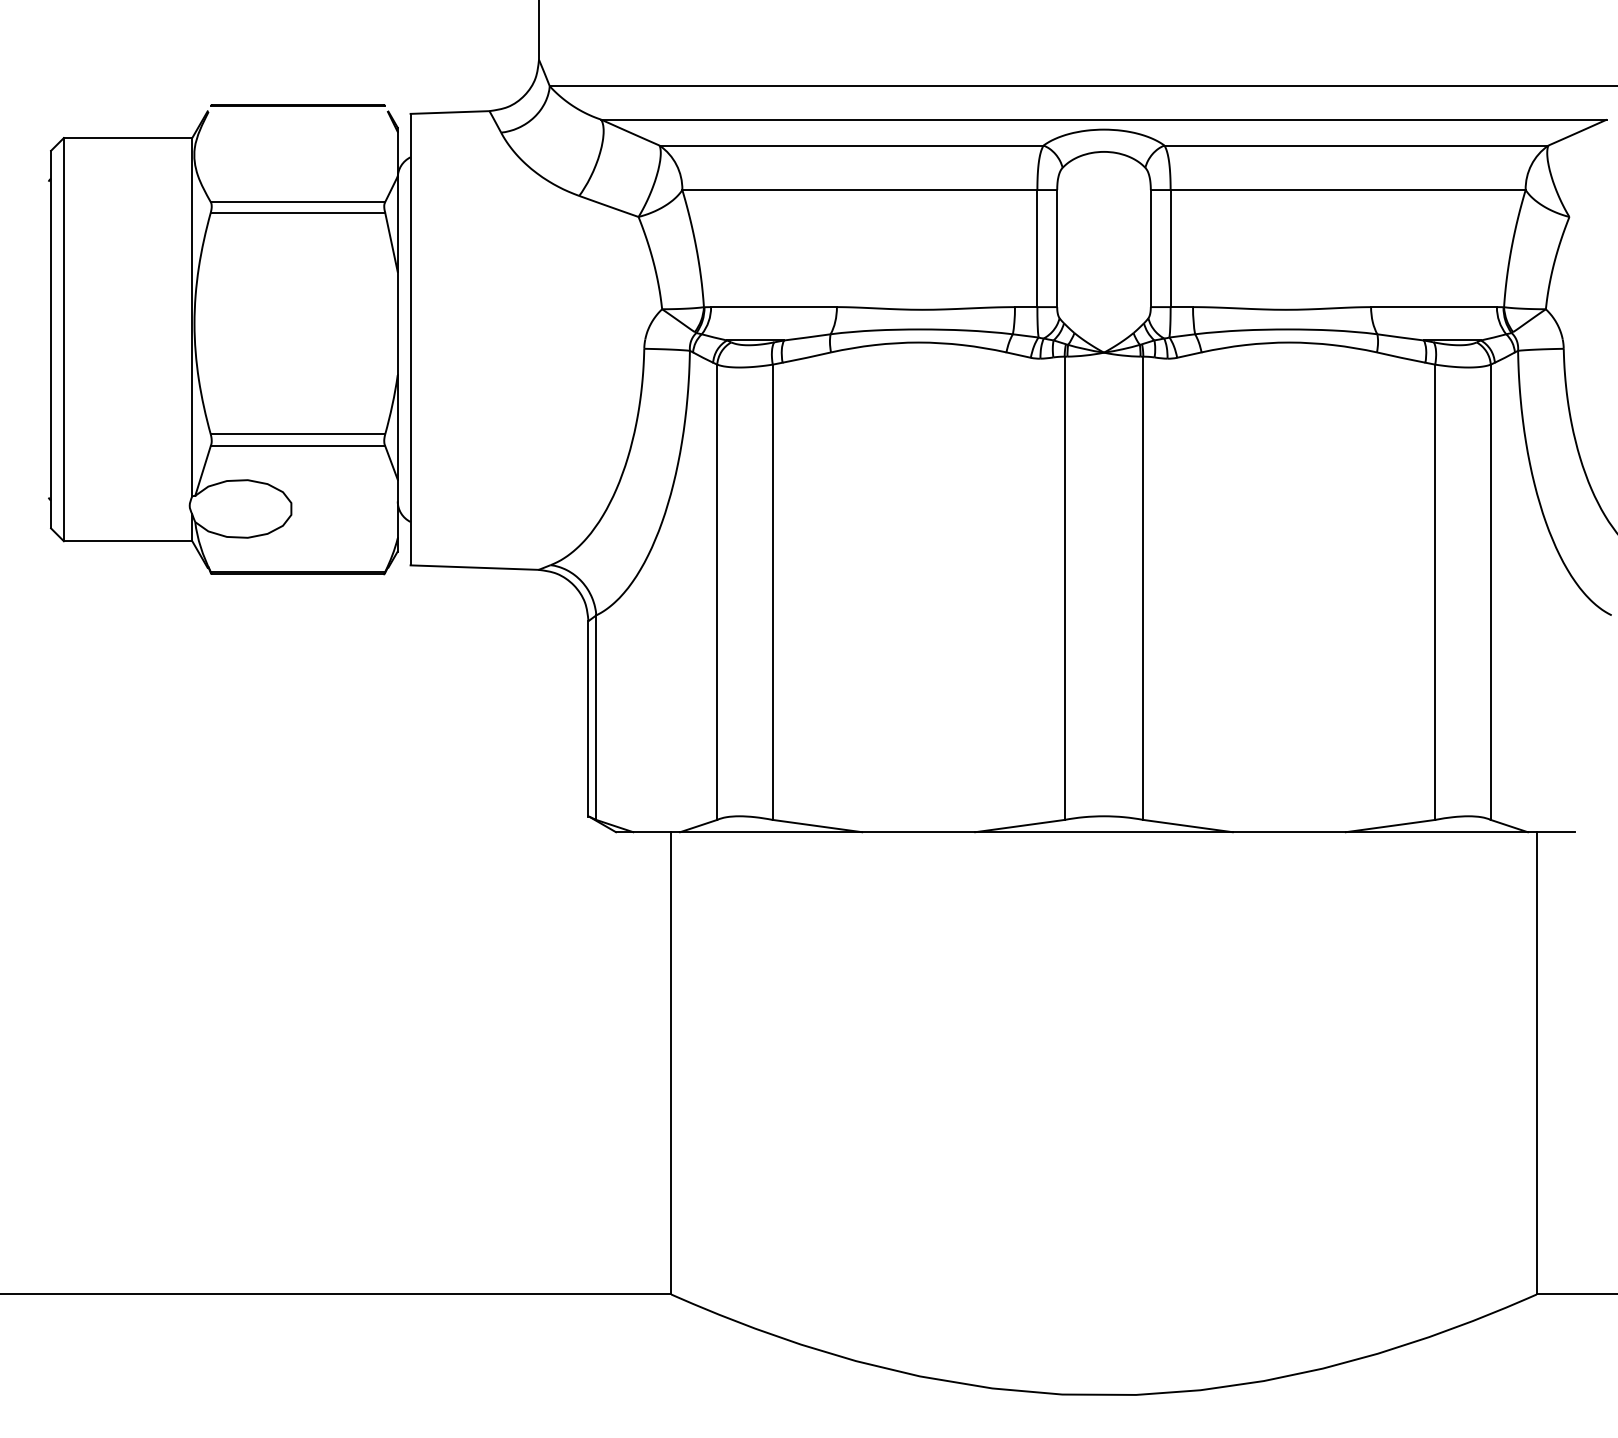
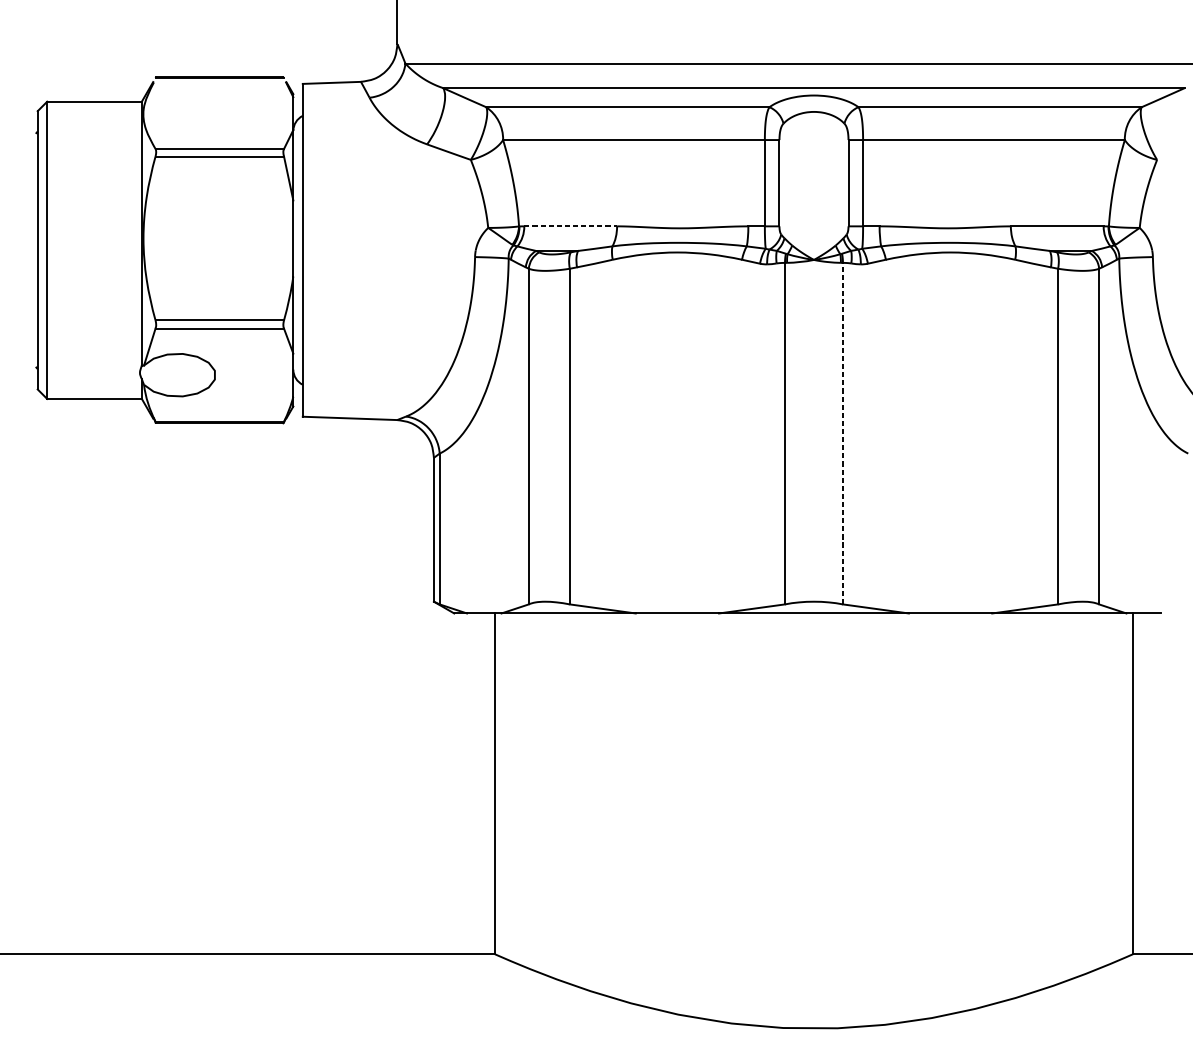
line: (774, 307) -> (571, 226), solid -> dashed
line: (1143, 588) -> (843, 433), solid -> dashed

